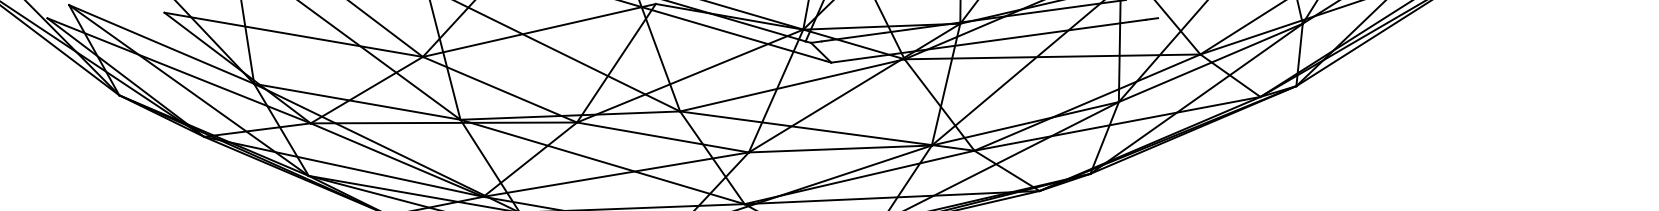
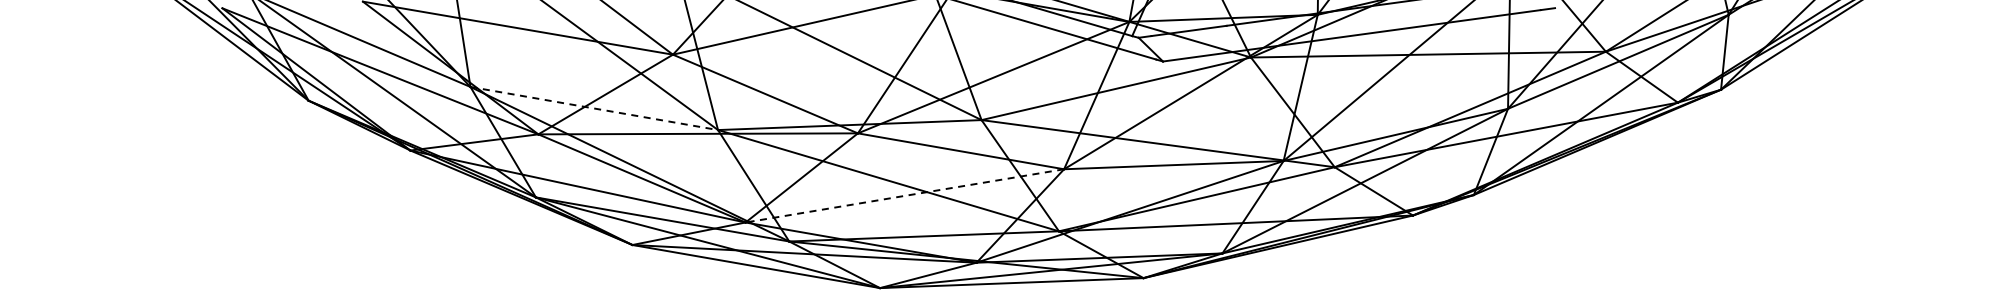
line: (357, 101) -> (594, 108), solid -> dashed
line: (615, 174) -> (904, 195), solid -> dashed

